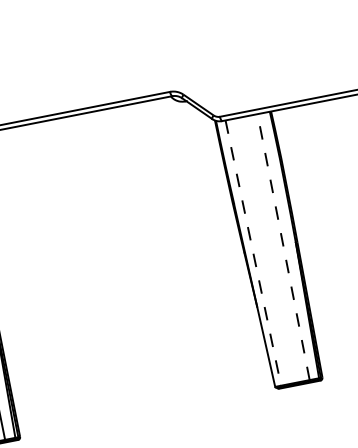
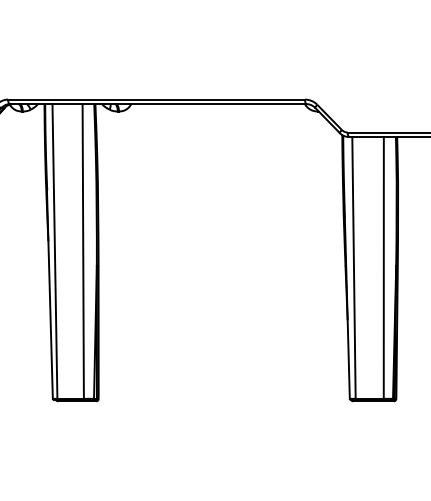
line: (283, 246) -> (383, 267), dashed -> solid
line: (252, 252) -> (353, 267), dashed -> solid

